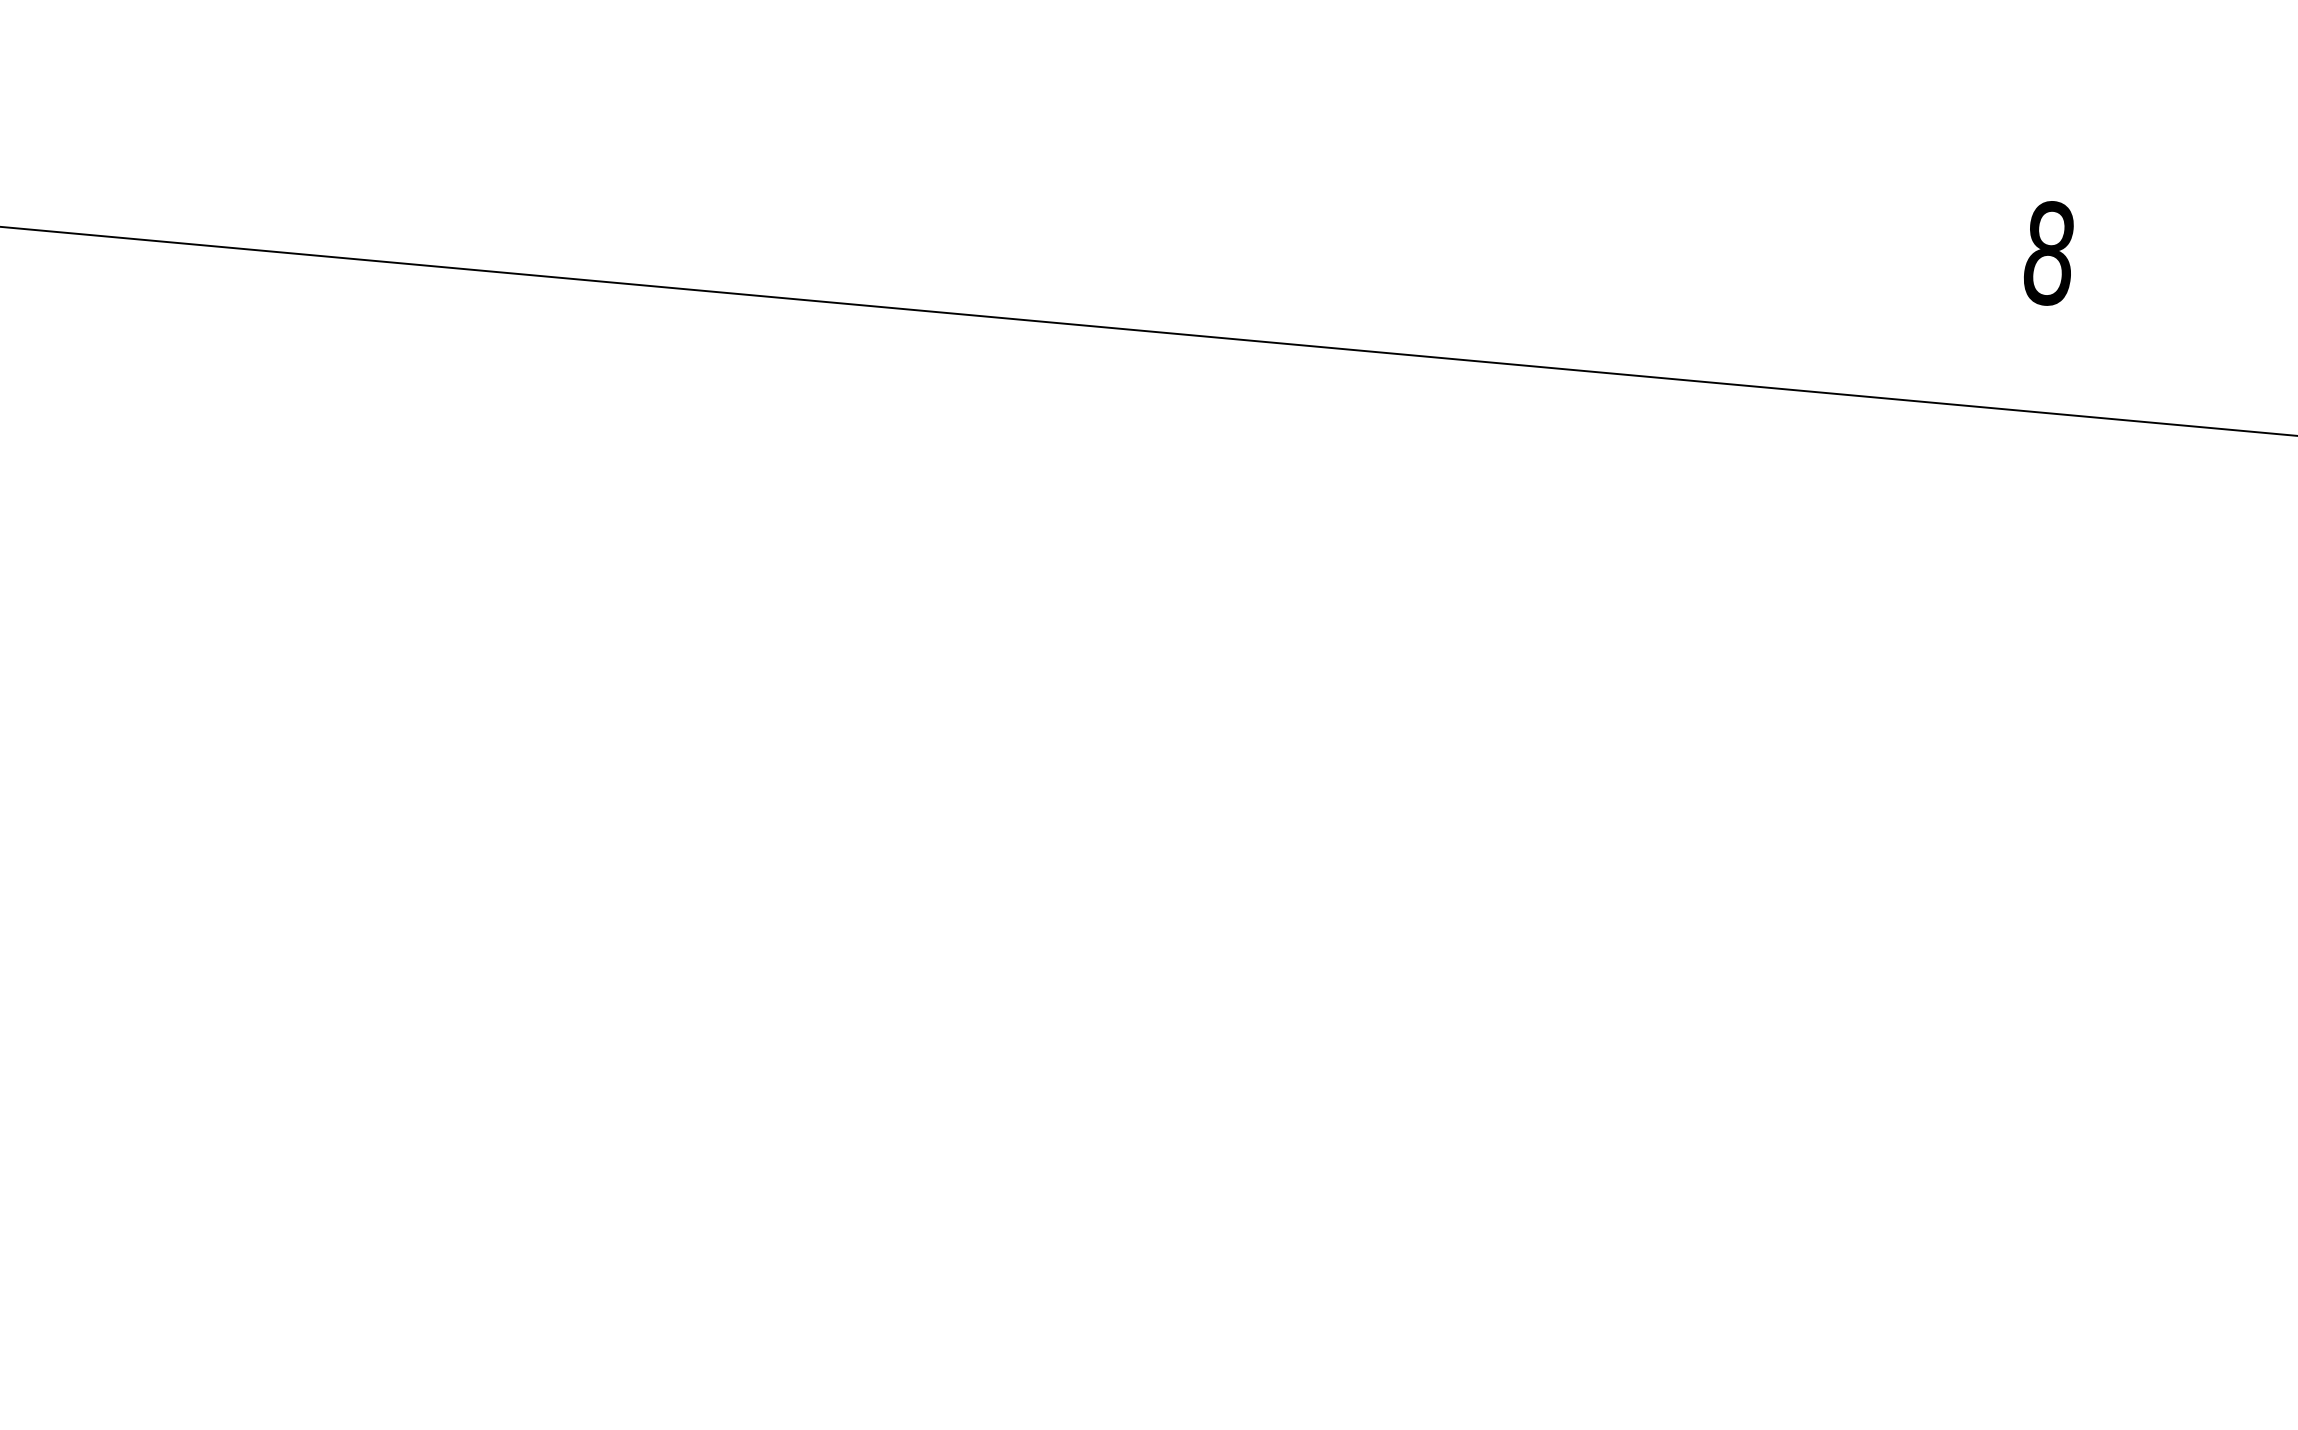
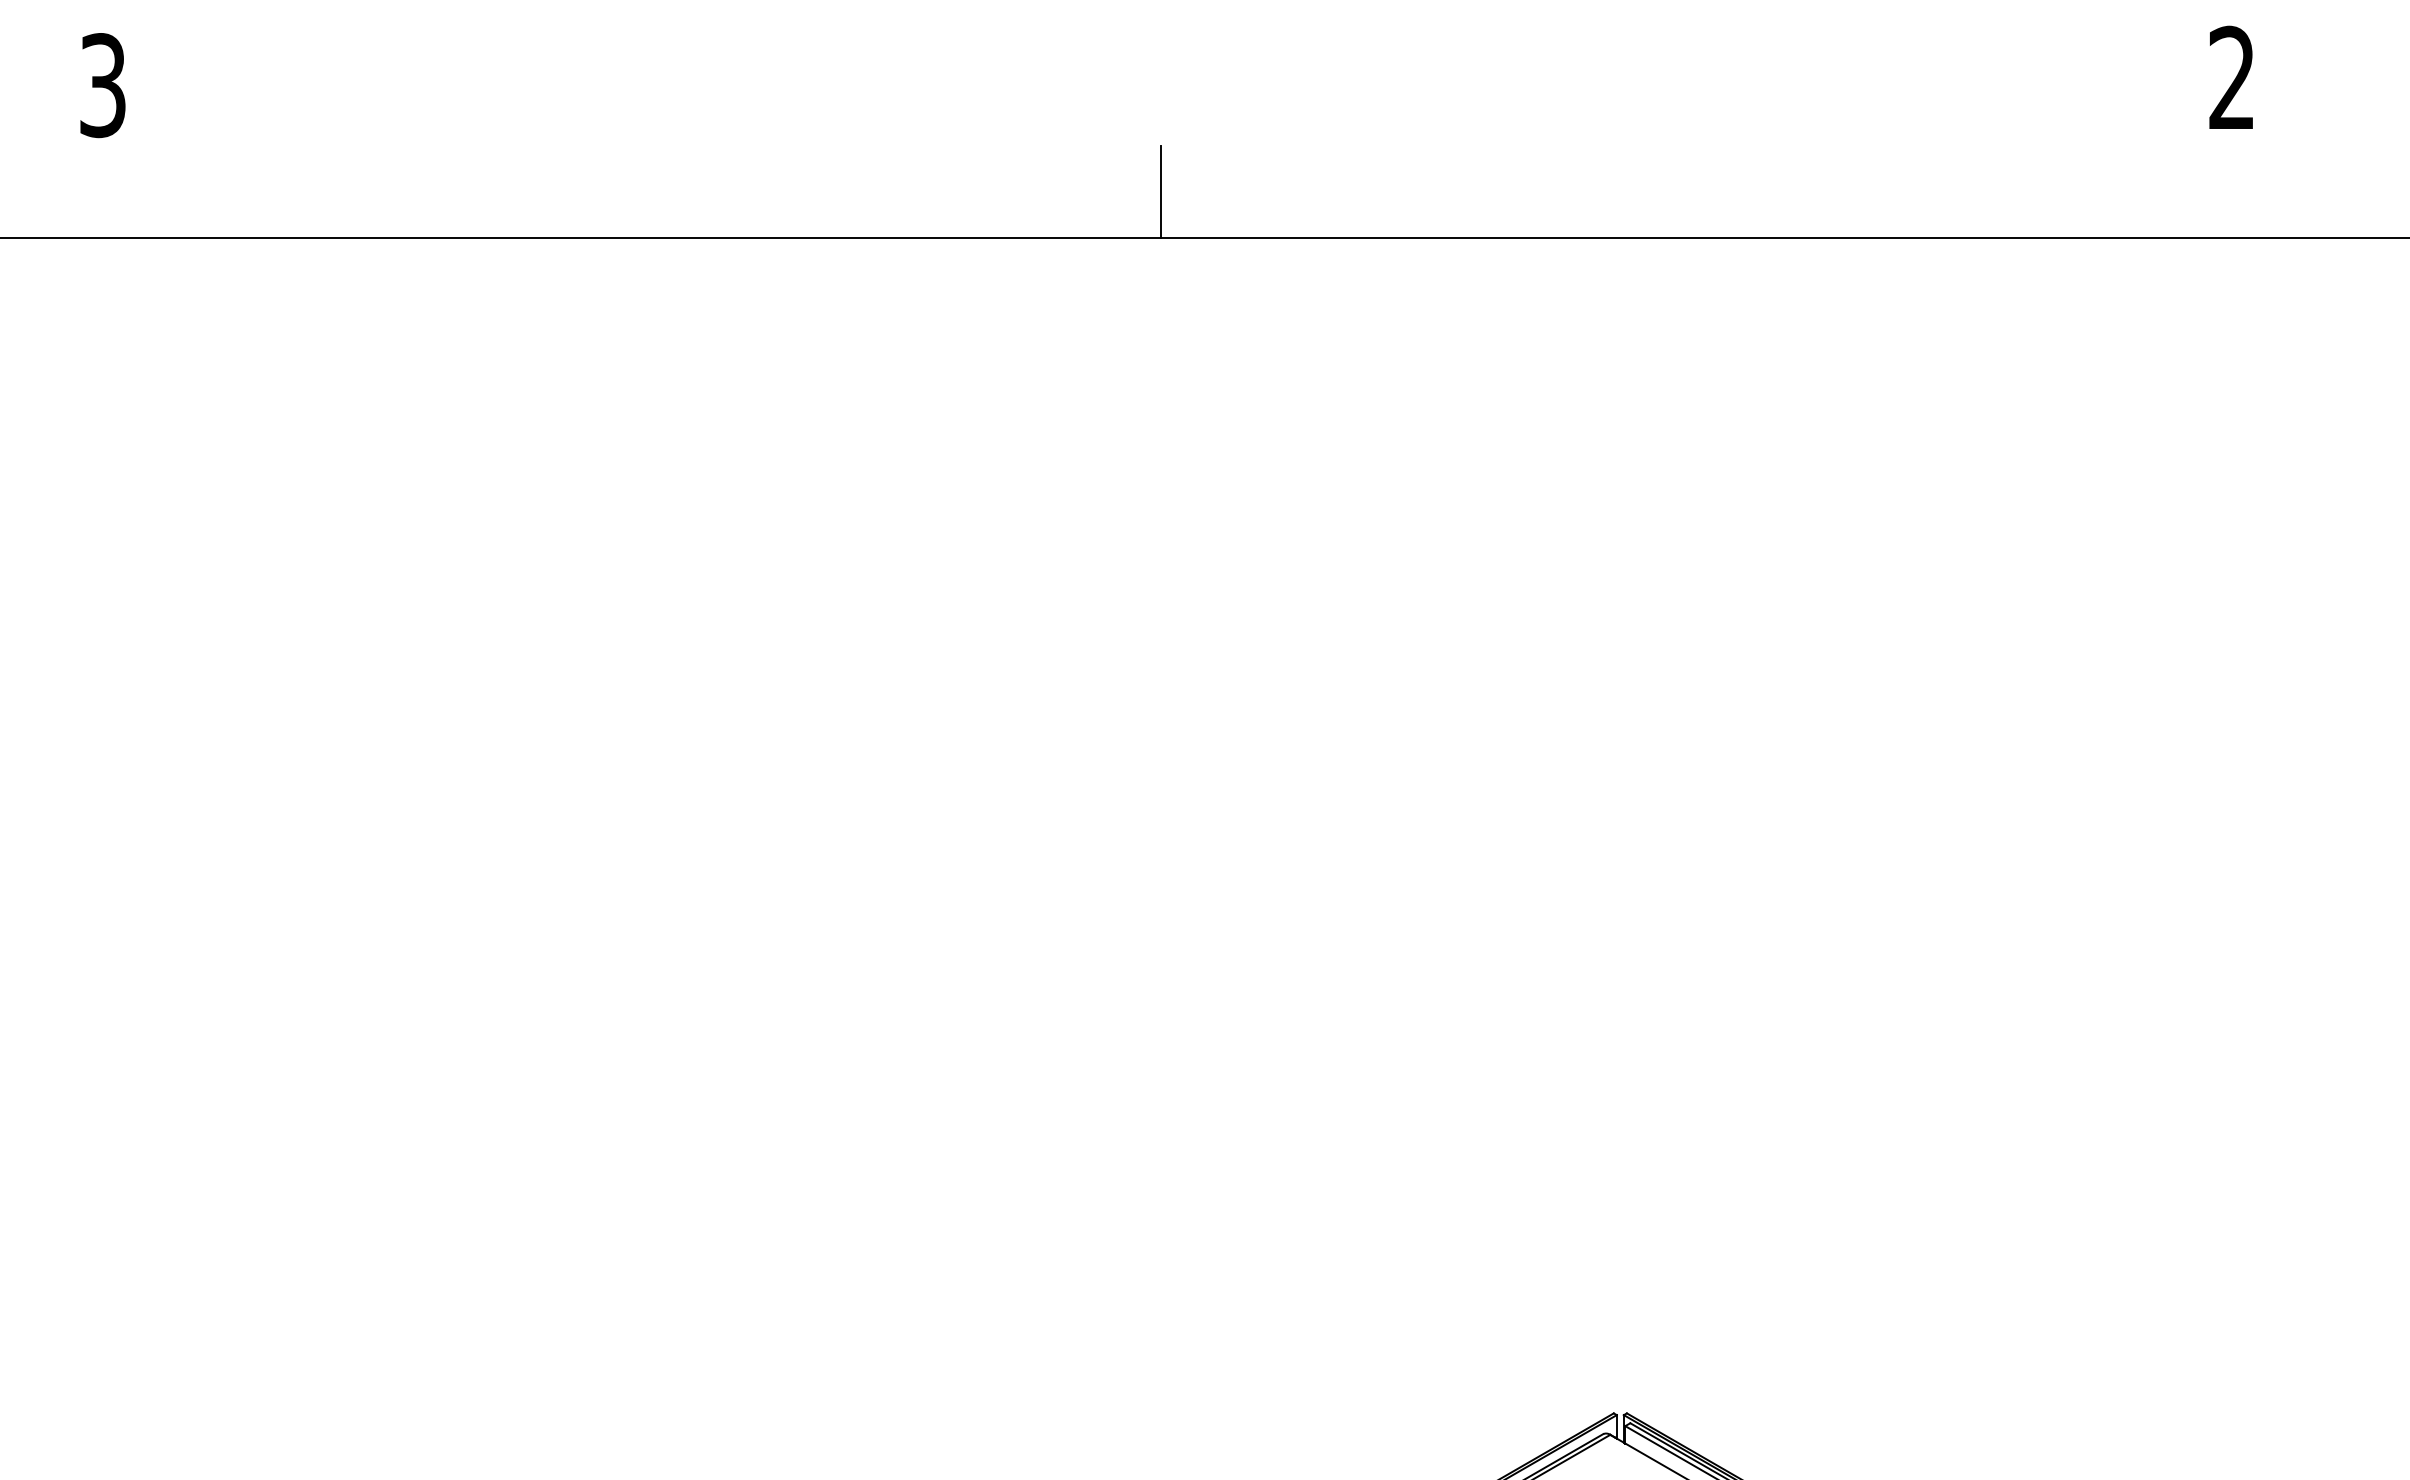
text: (2049, 252) -> (2232, 77), 8 -> 2
line: (972, 269) -> (1161, 191), added

